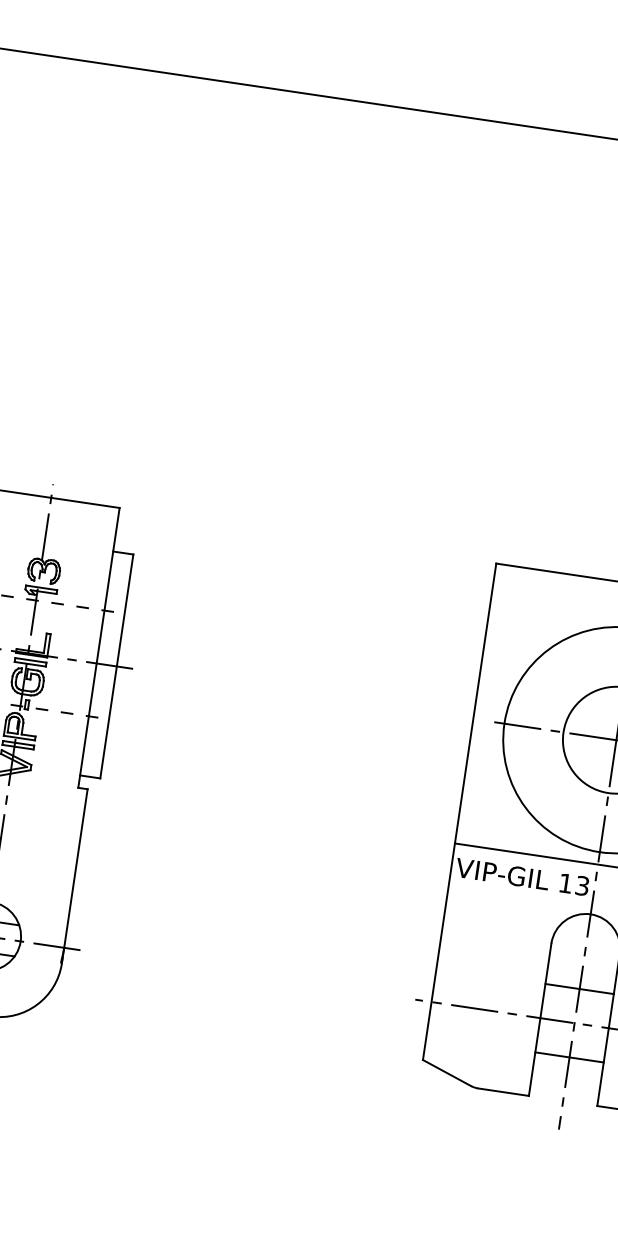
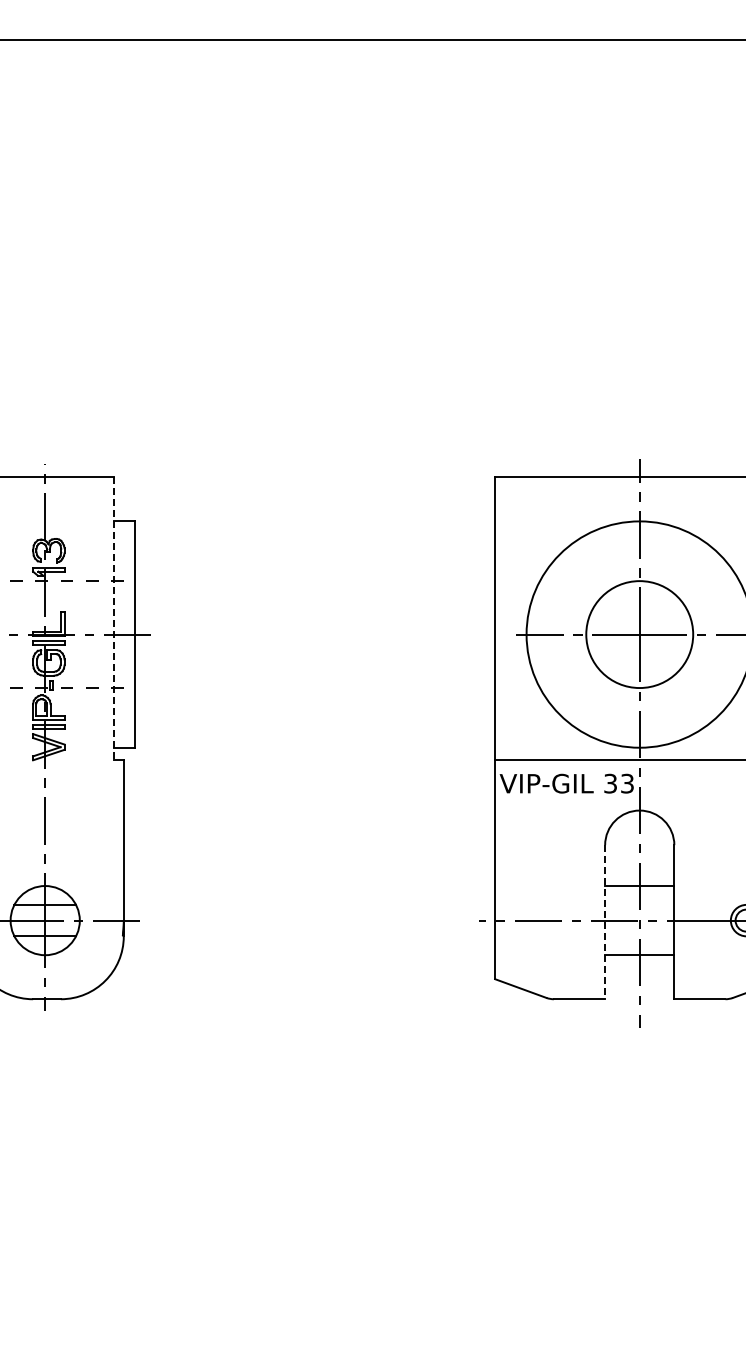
line: (98, 648) -> (114, 619), solid -> dashed
text: (565, 883) -> (610, 783), 13 -> 33
line: (540, 1020) -> (605, 922), solid -> dashed

